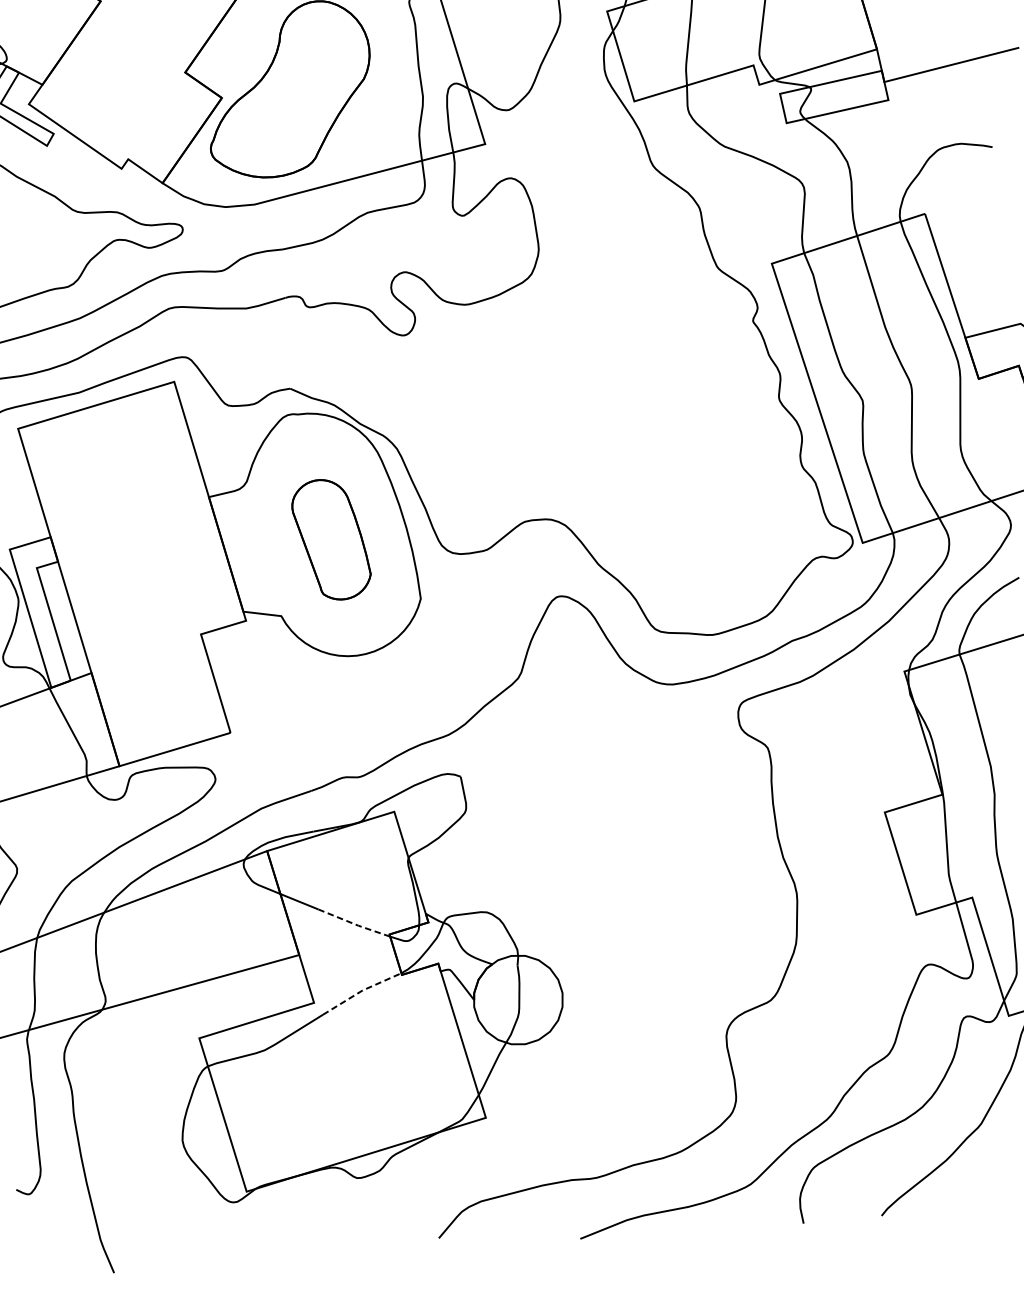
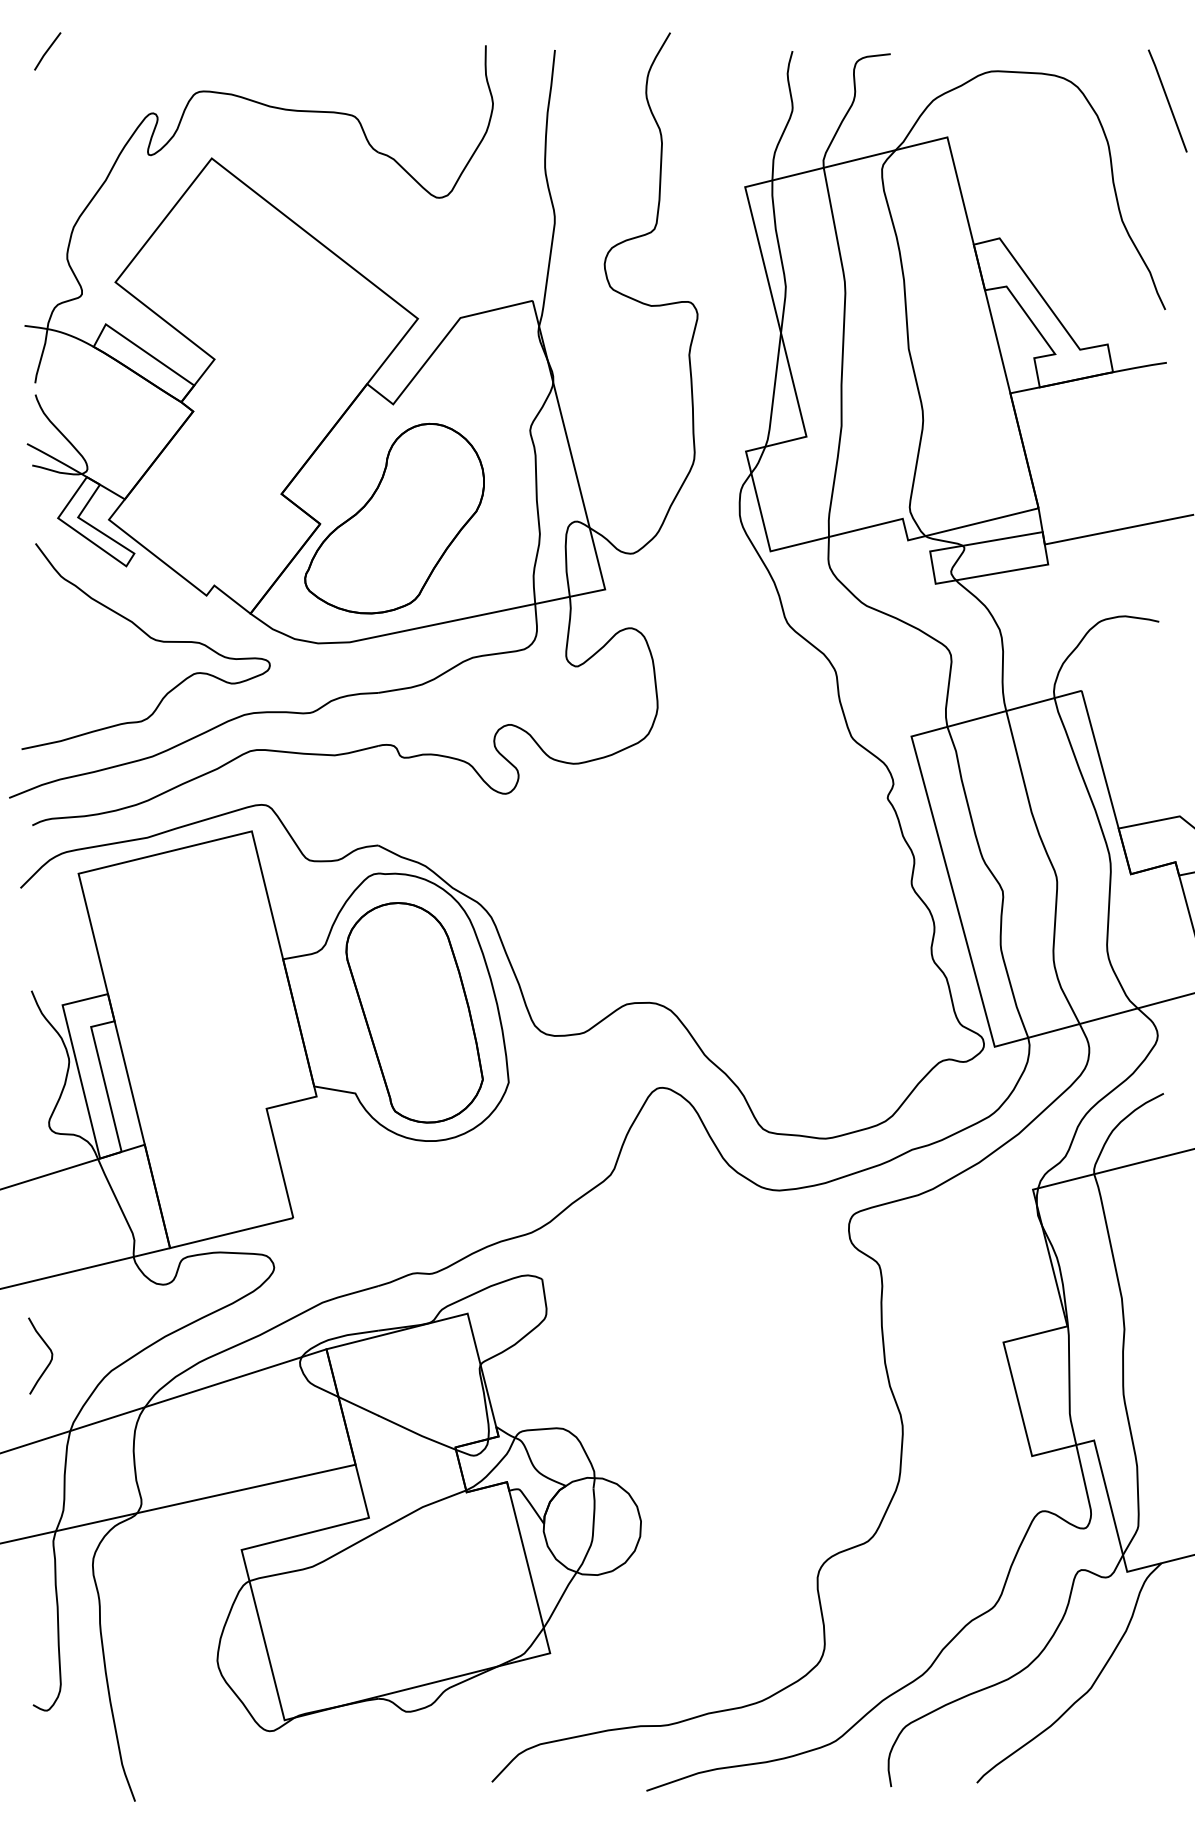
part: (331, 539) -> (414, 1012), size x1.67
line: (353, 923) -> (416, 1433), dashed -> solid
line: (361, 990) -> (421, 1507), dashed -> solid

